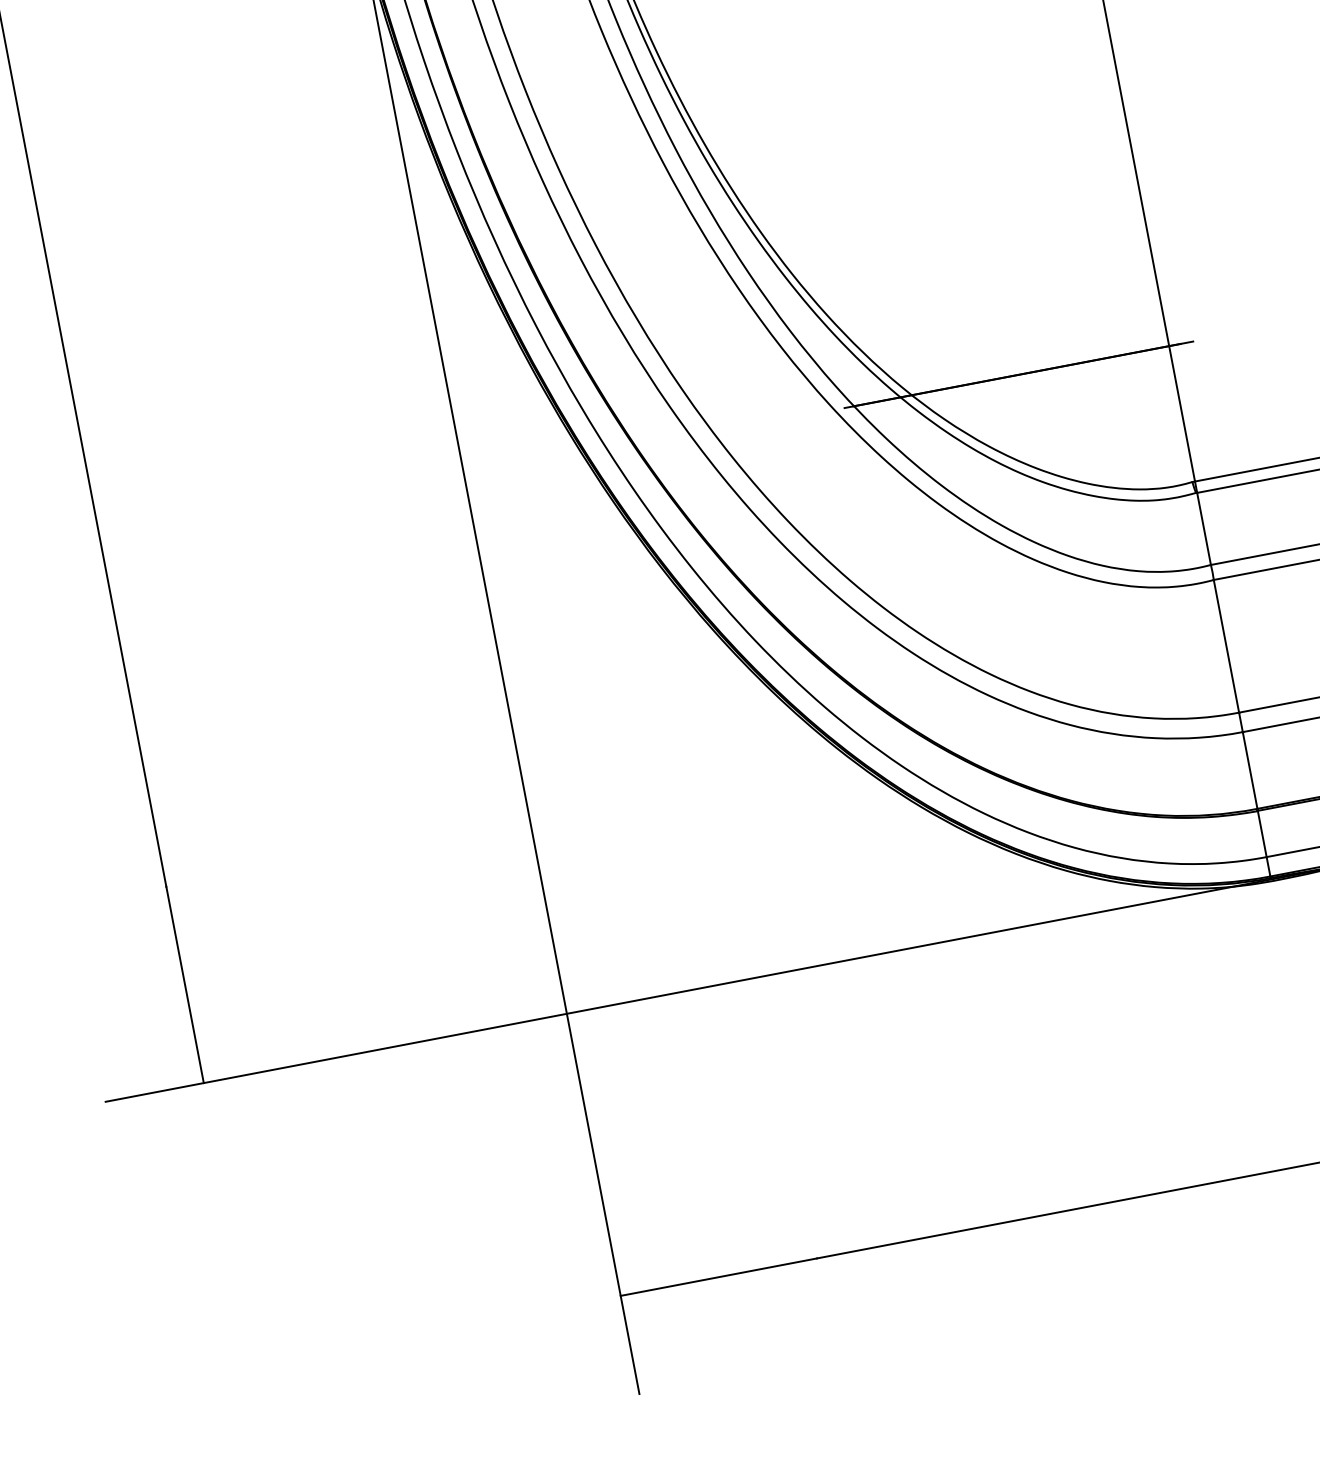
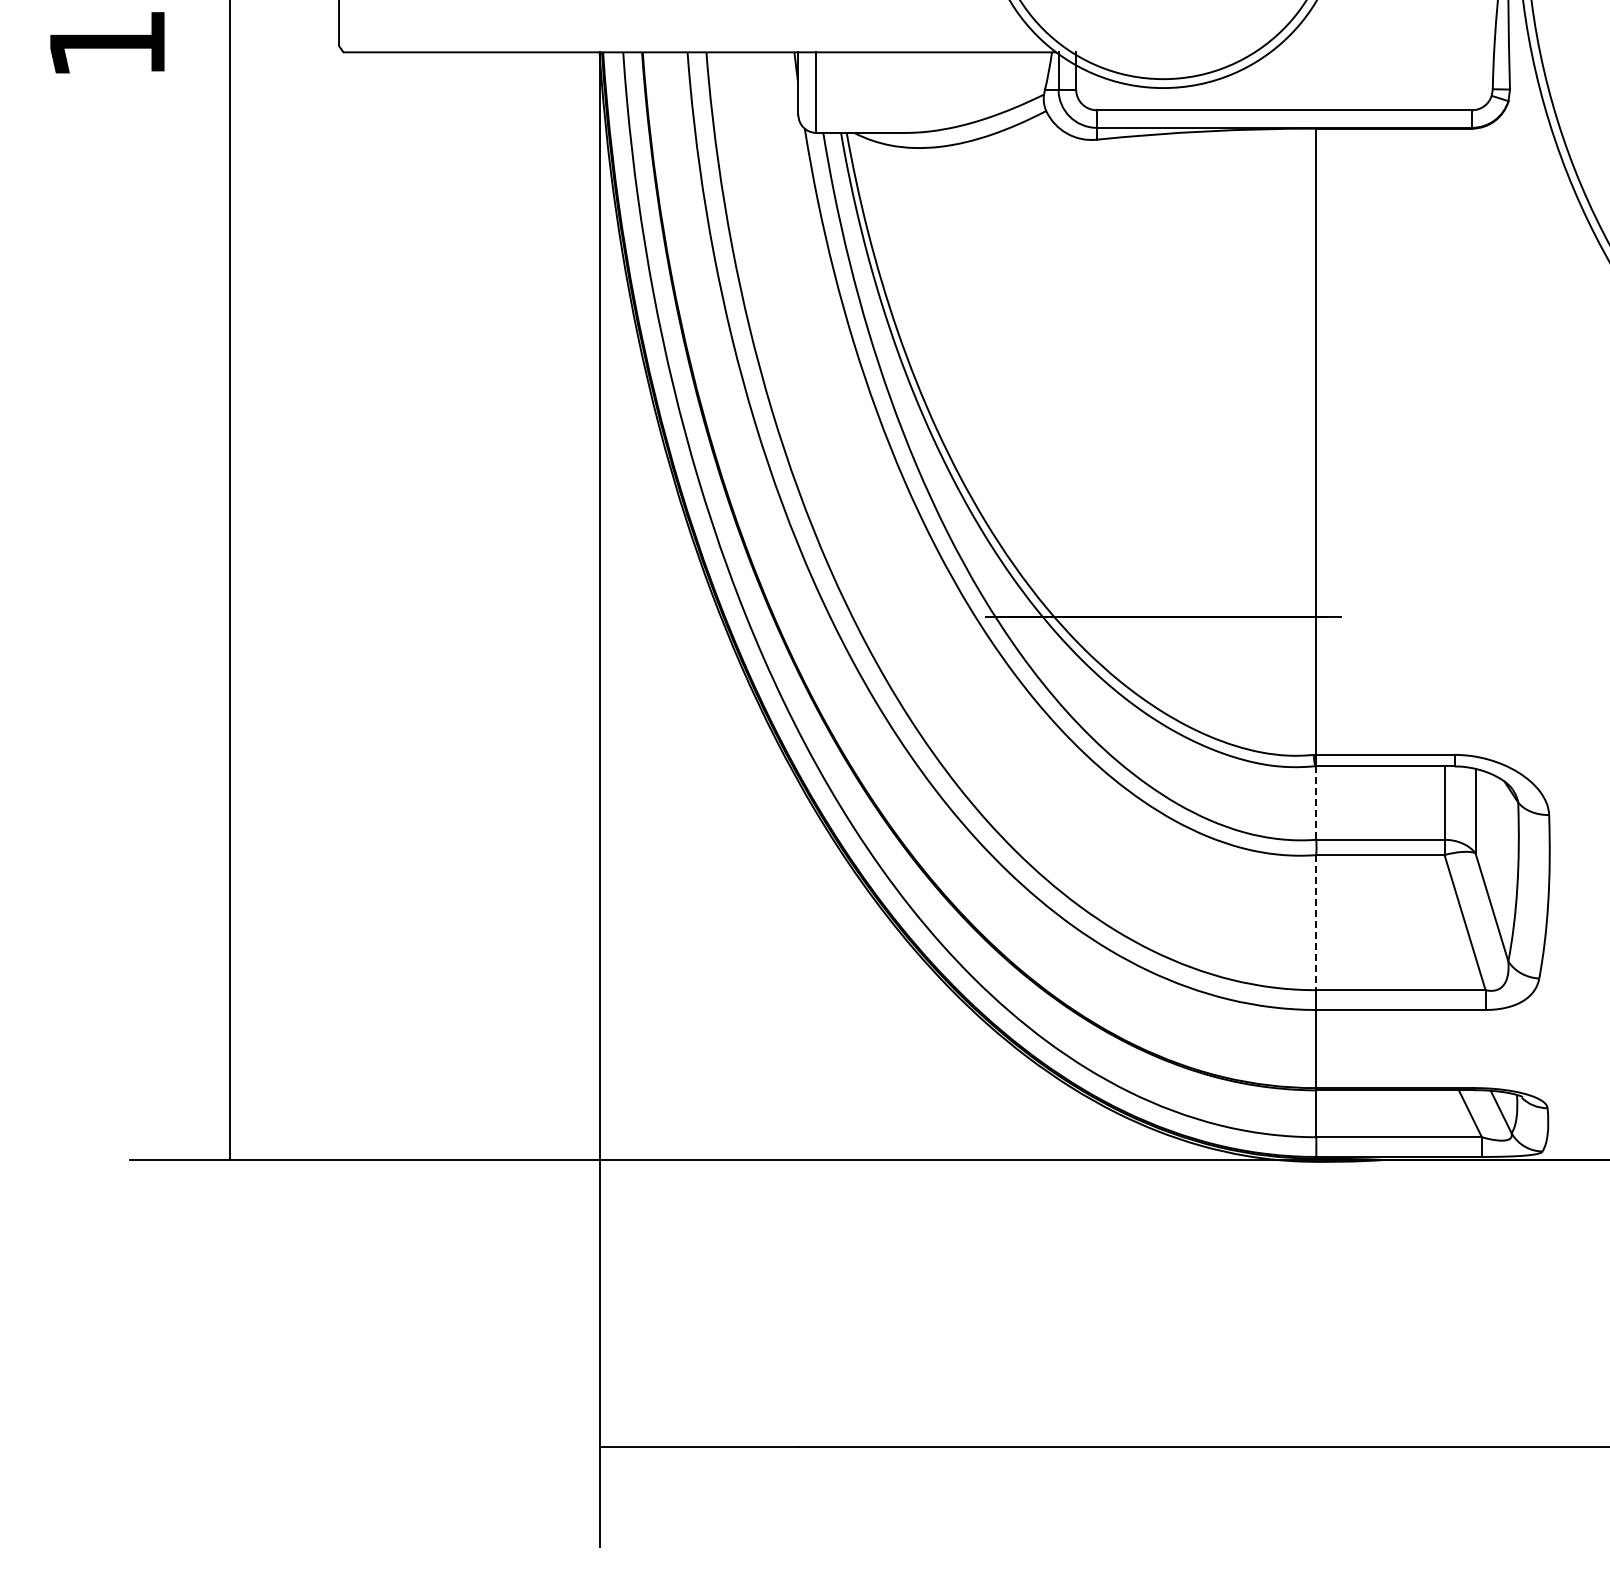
line: (1204, 529) -> (1316, 803), solid -> dashed
line: (1226, 646) -> (1316, 922), solid -> dashed

